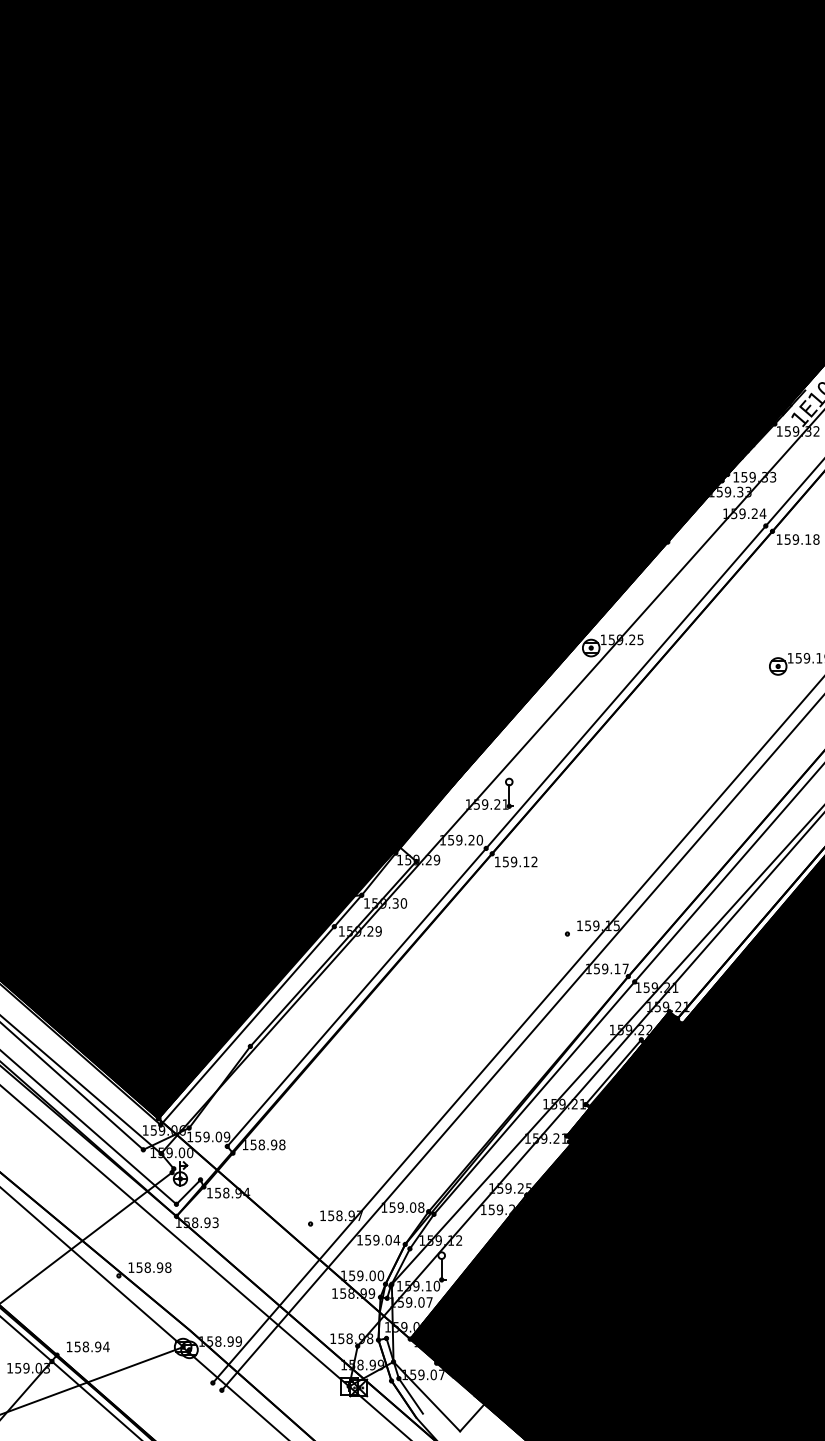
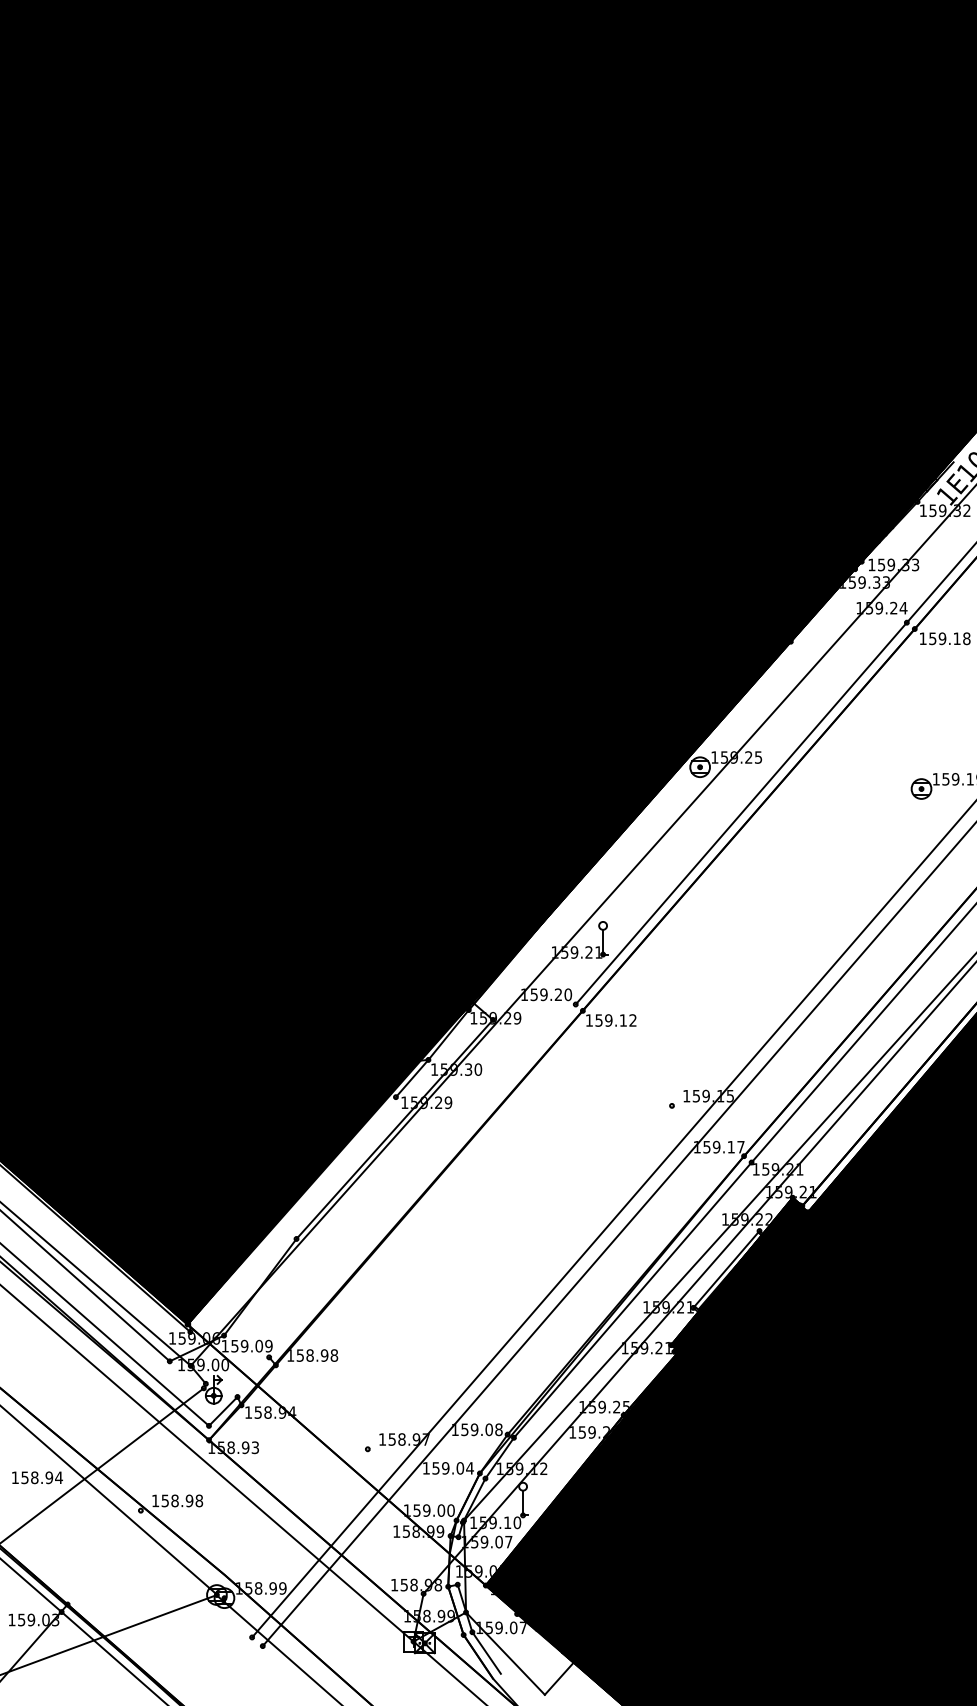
line: (356, 997) -> (422, 1180), removed
line: (246, 1025) -> (292, 1214), removed
text: (88, 1346) -> (37, 1477), moved

